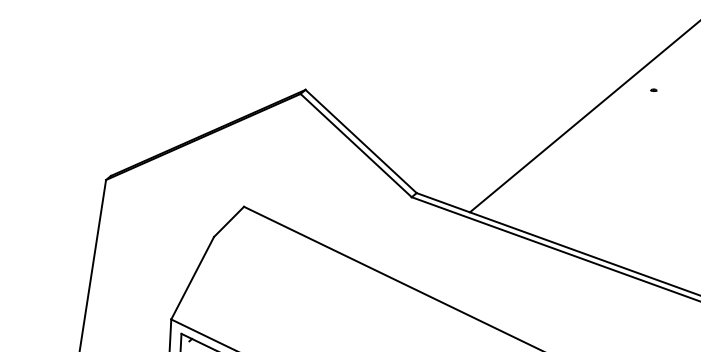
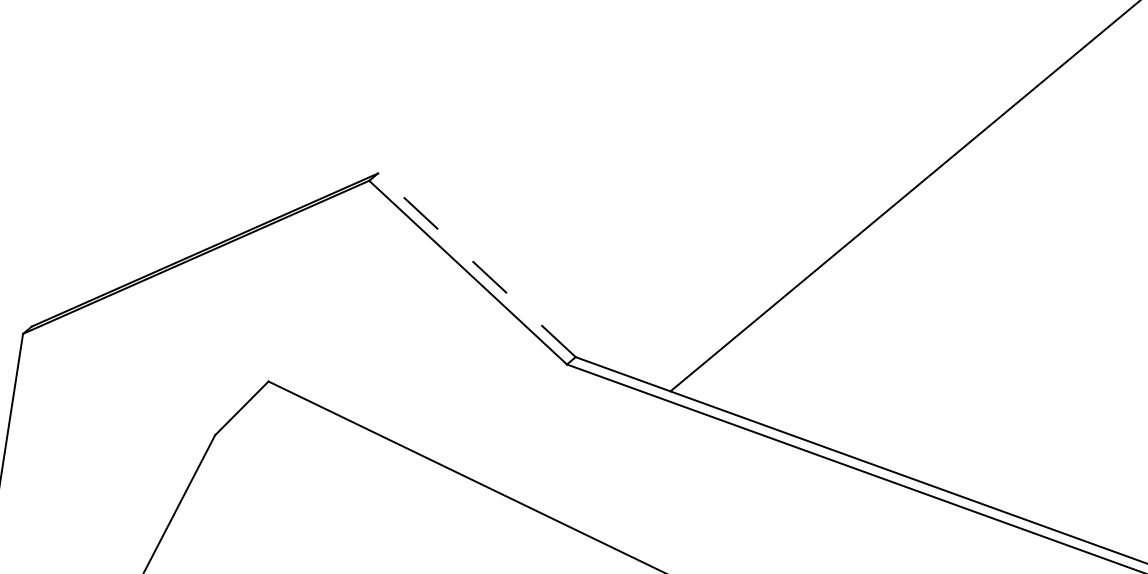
part: (653, 89) -> (997, 172), removed
line: (361, 141) -> (477, 265), solid -> dashed

